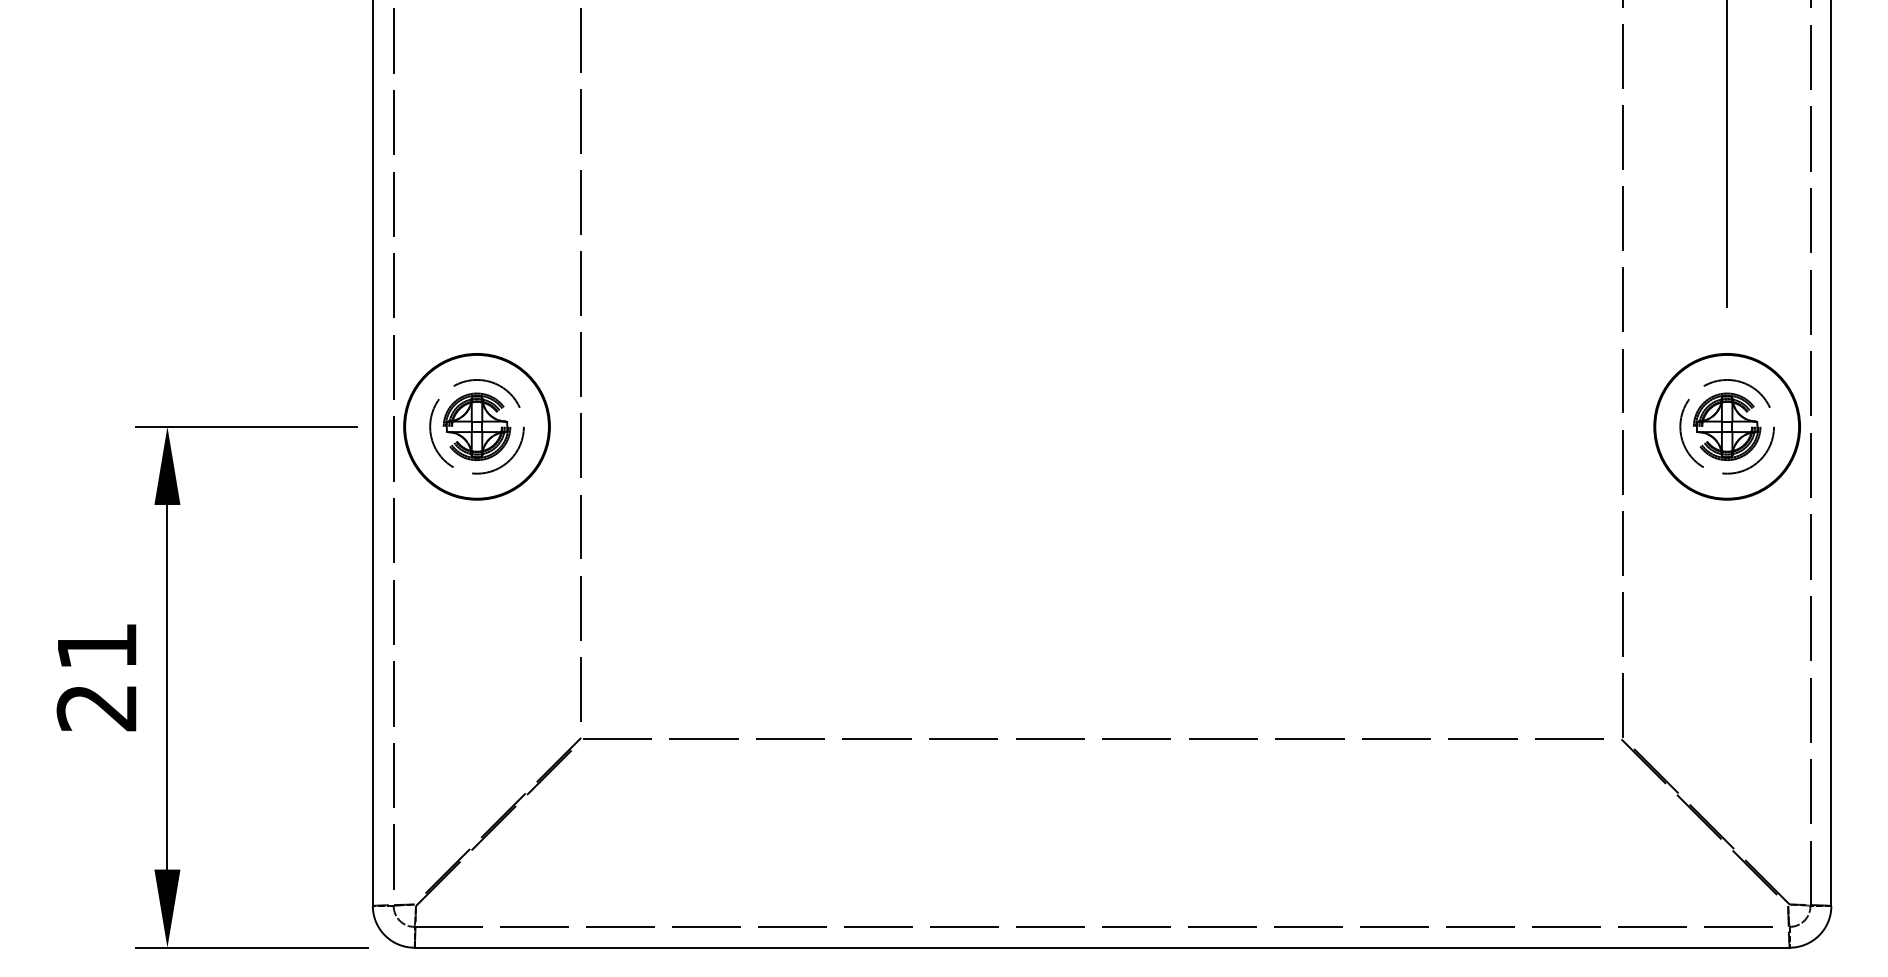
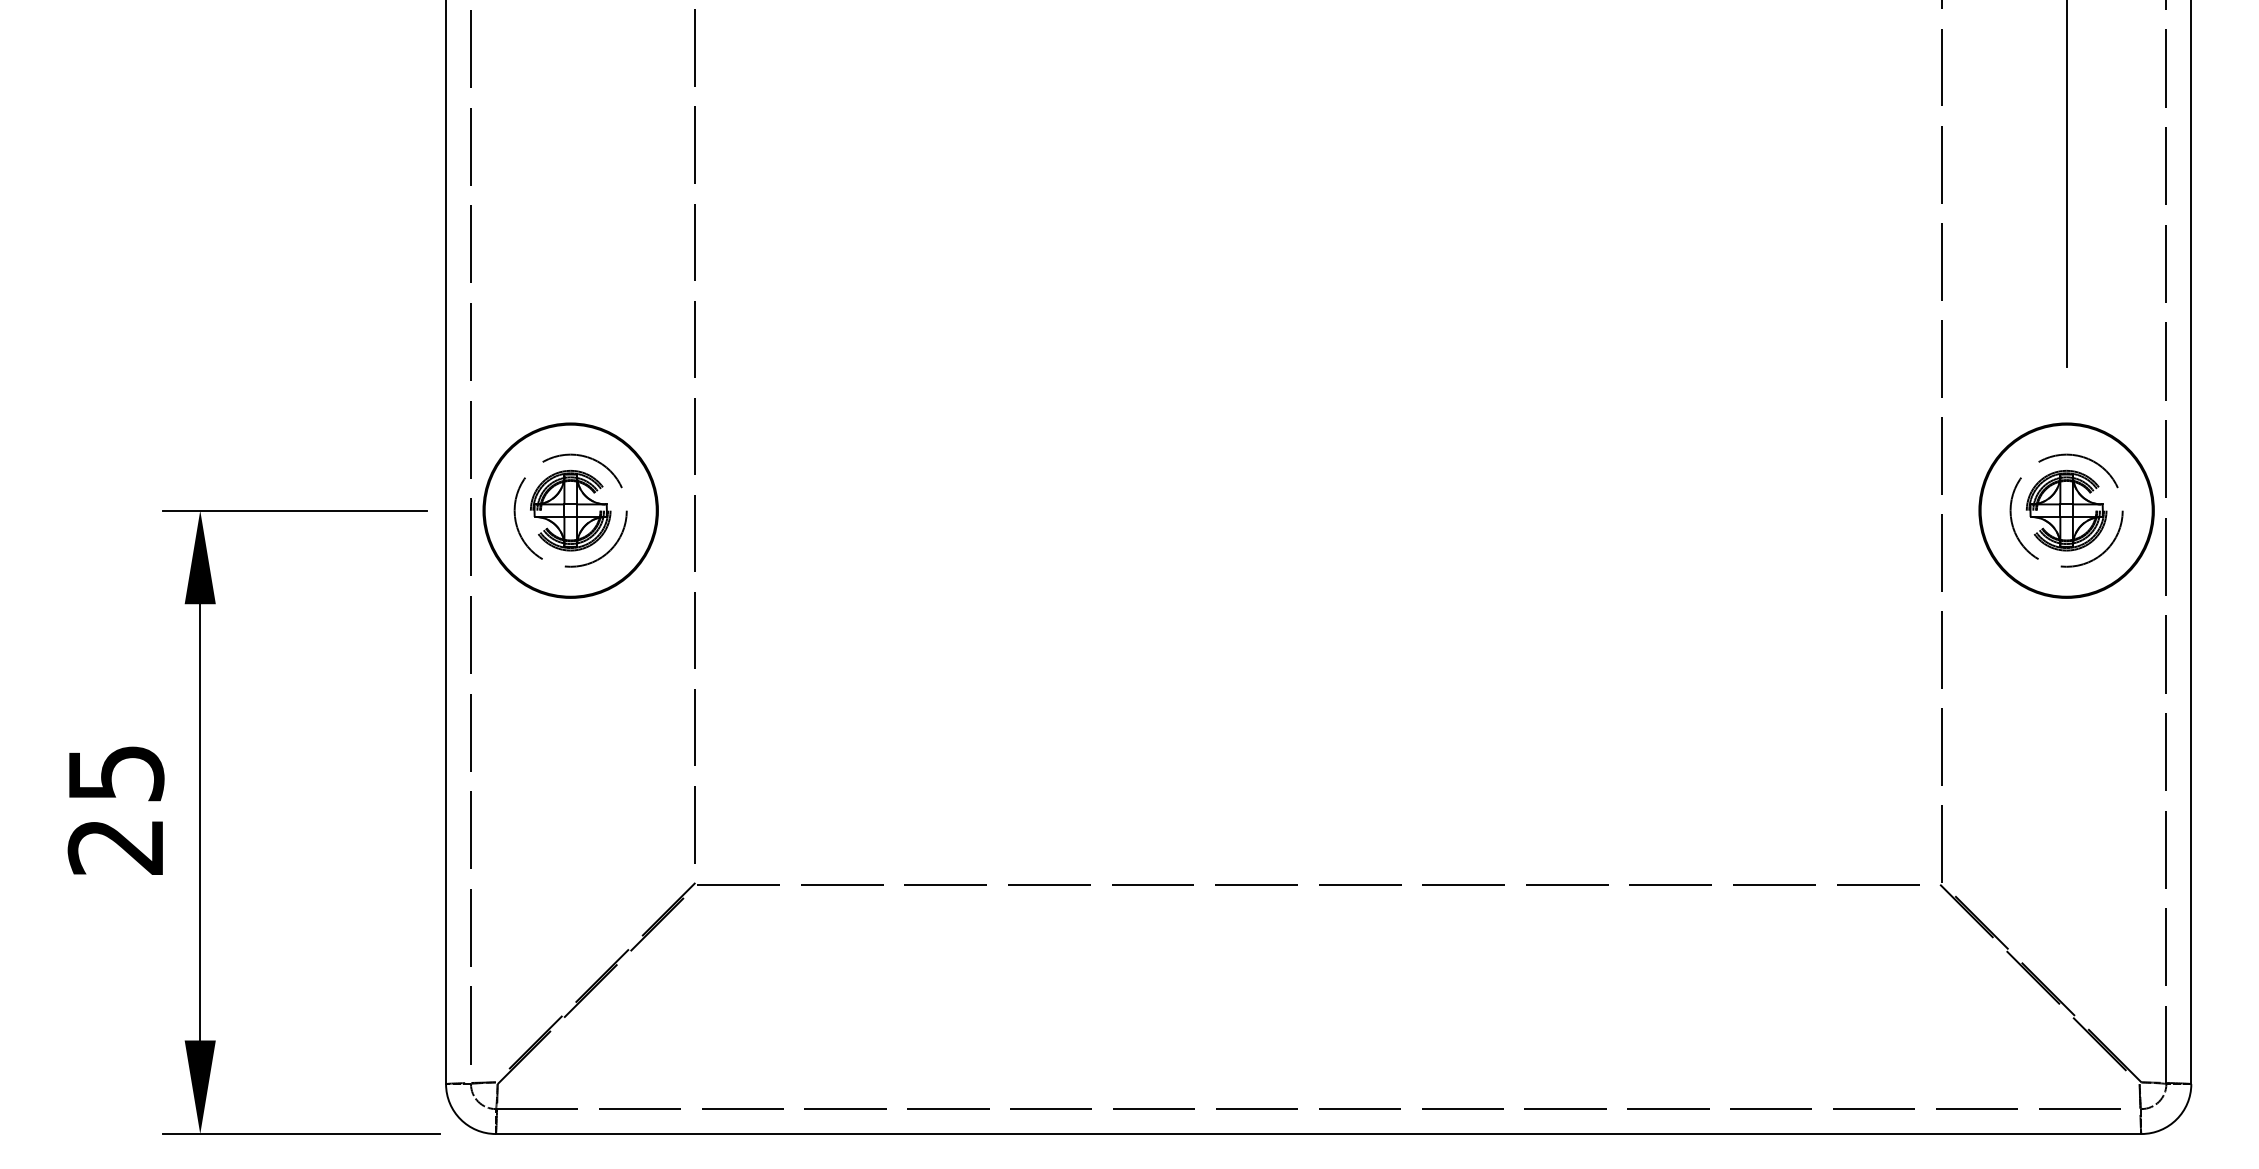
text: (97, 646) -> (116, 773), 21 -> 25

